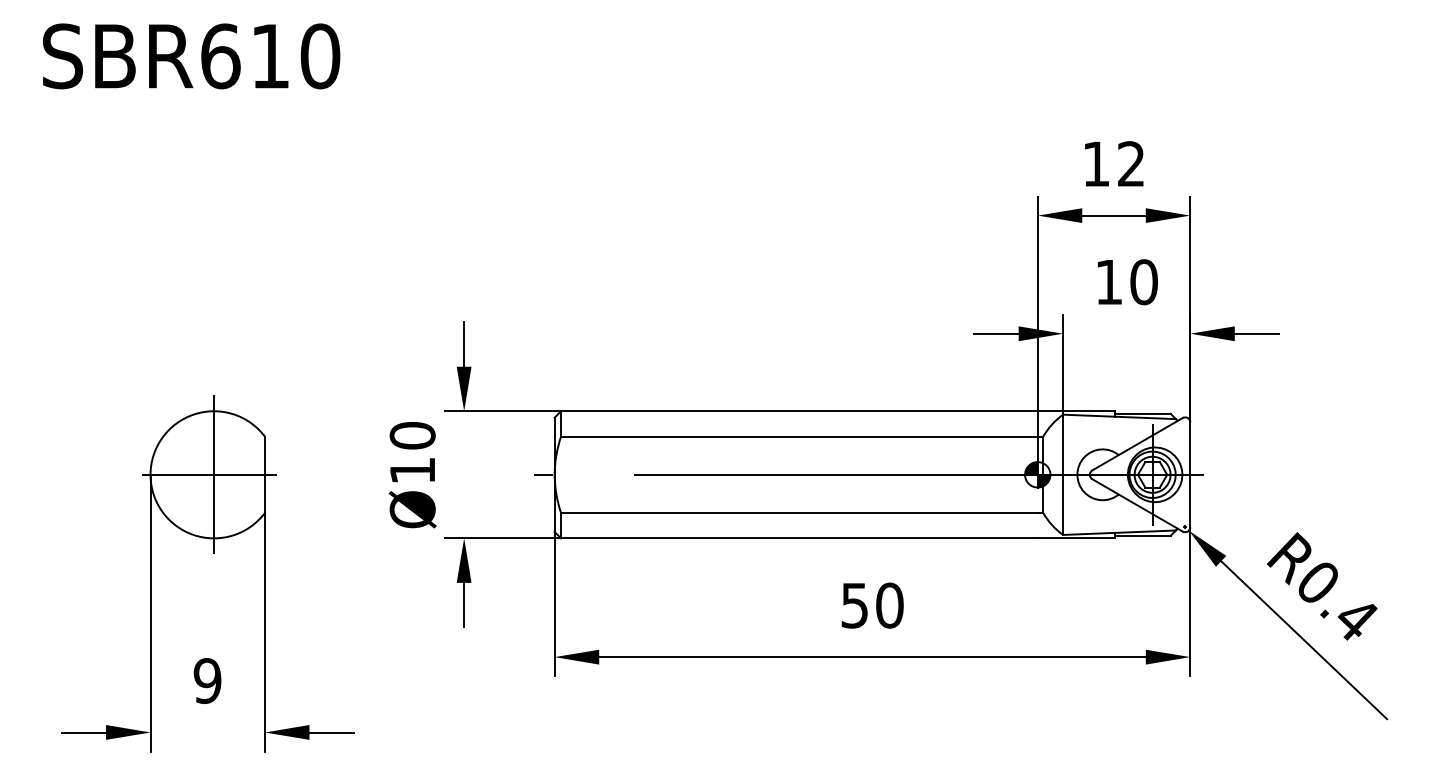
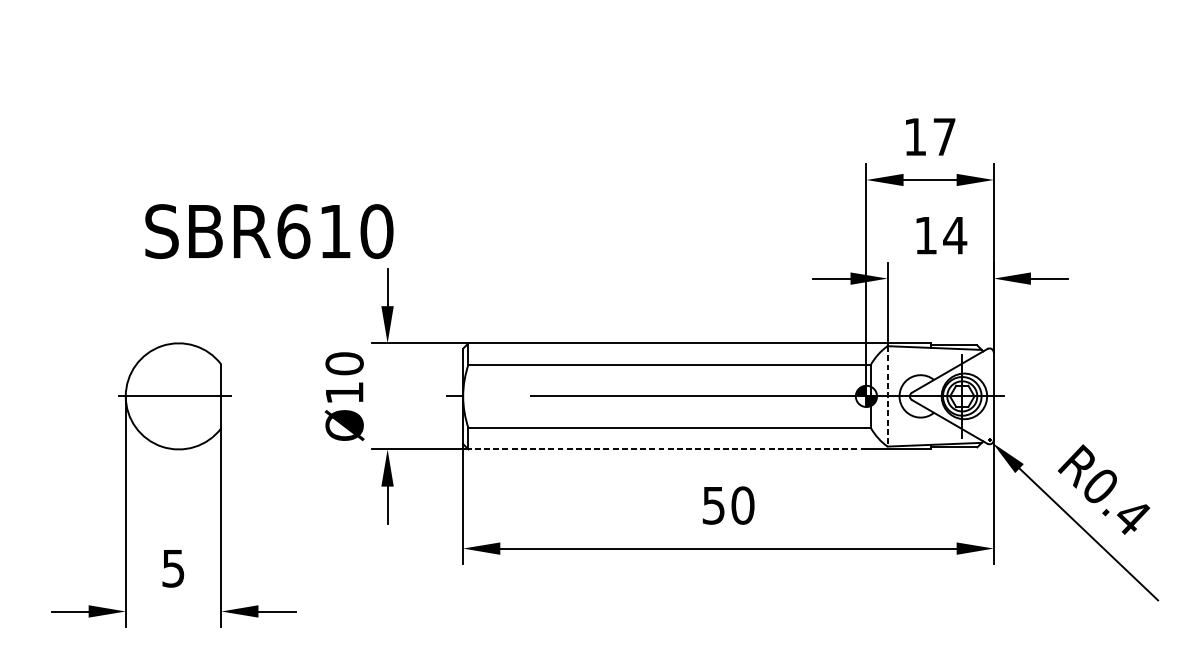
text: (191, 56) -> (269, 231), moved
text: (1131, 163) -> (944, 136), 12 -> 17
text: (1143, 282) -> (954, 235), 10 -> 14
line: (214, 474) -> (179, 396), removed
line: (1063, 475) -> (887, 396), solid -> dashed
line: (798, 538) -> (666, 449), solid -> dashed
text: (207, 680) -> (173, 568), 9 -> 5

